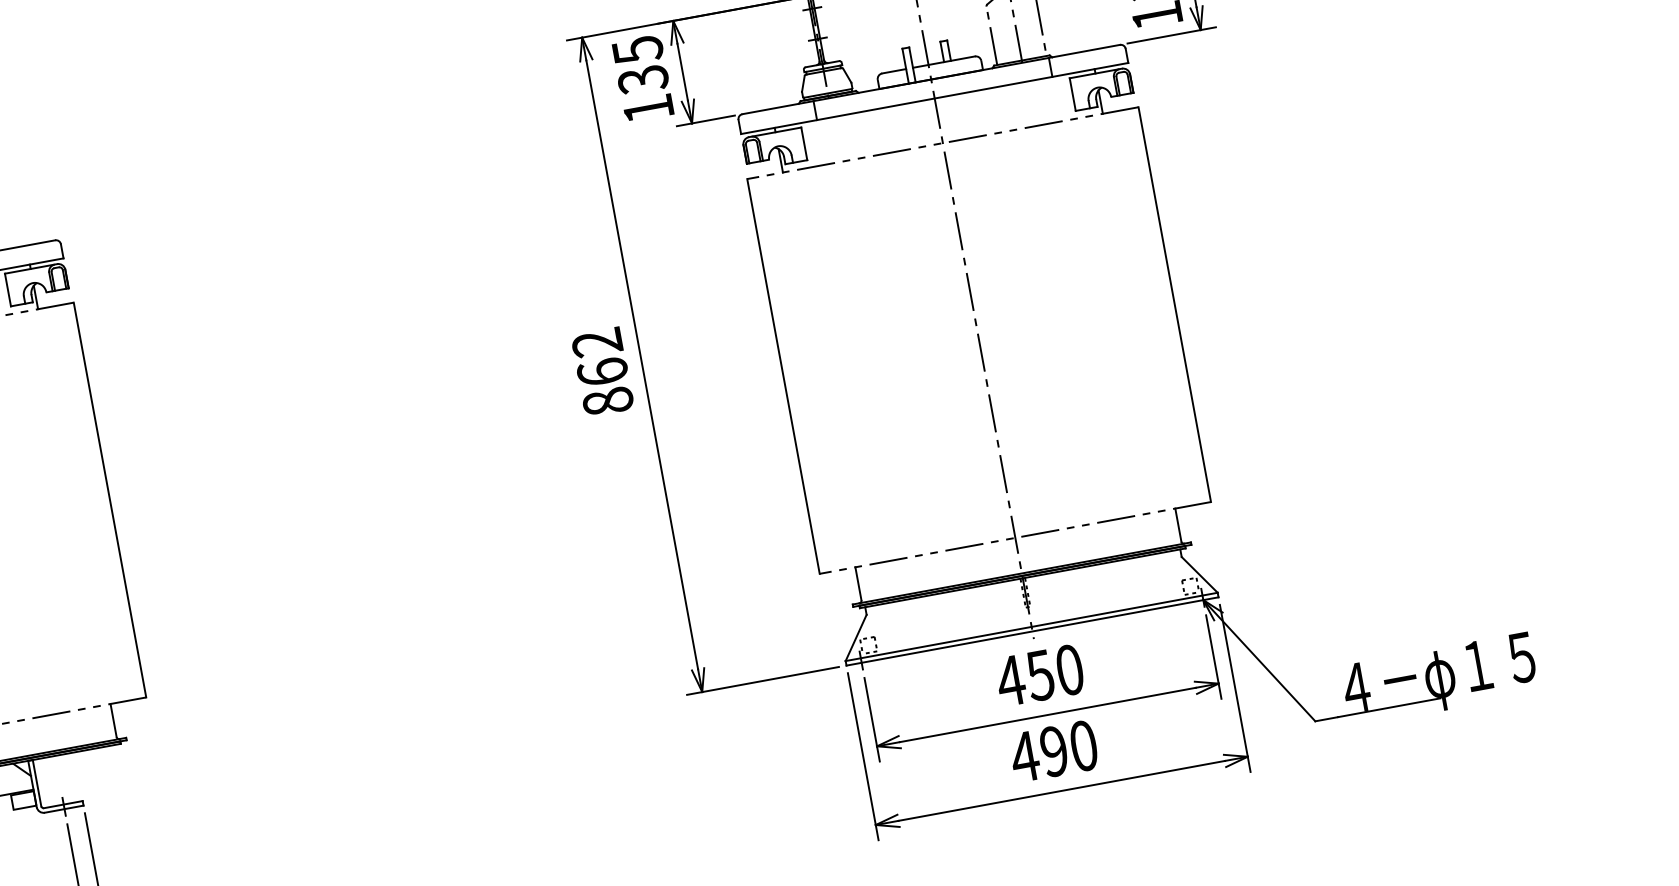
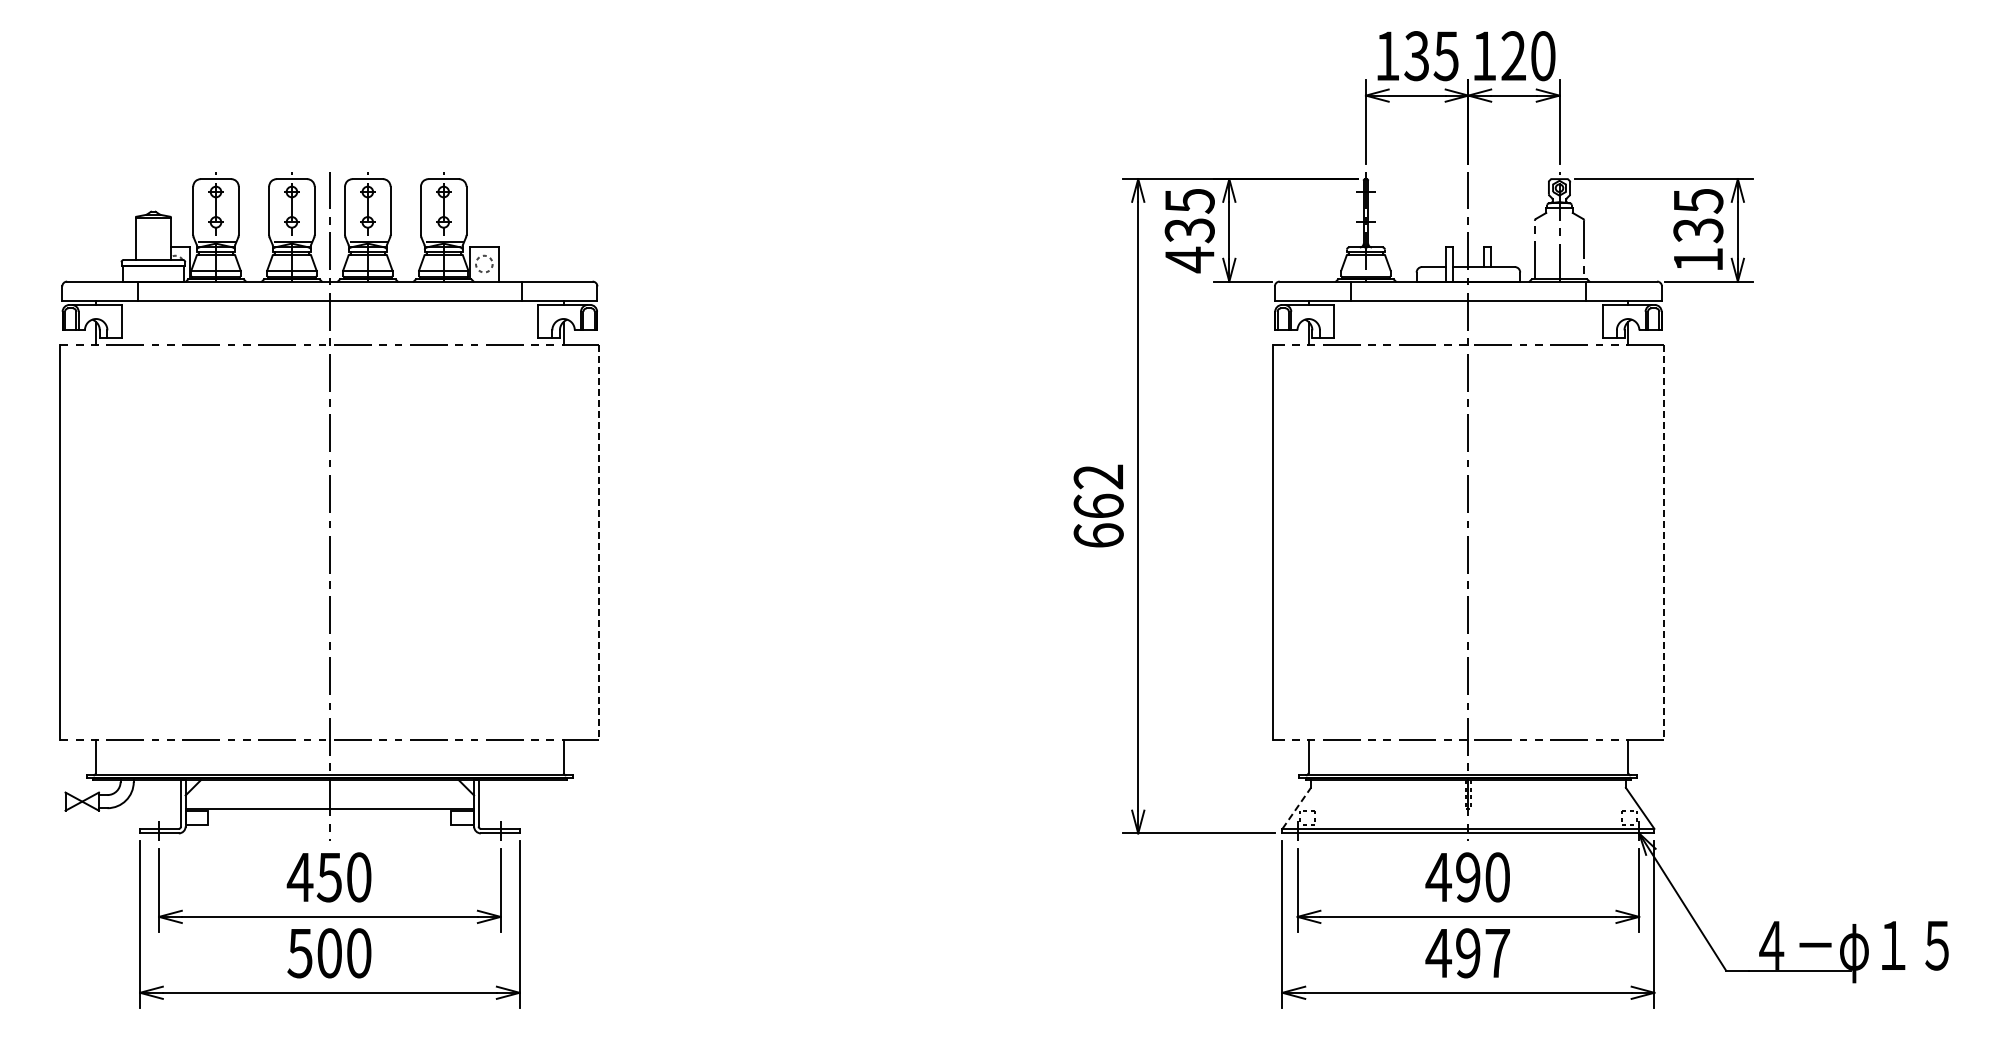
text: (648, 108) -> (1189, 259), 135 -> 435
line: (1175, 305) -> (1664, 543), solid -> dashed
text: (607, 401) -> (1098, 535), 862 -> 662
line: (110, 501) -> (599, 543), solid -> dashed
line: (855, 638) -> (1296, 808), solid -> dashed
text: (1039, 675) -> (1467, 877), 450 -> 490
text: (1083, 746) -> (1497, 953), 490 -> 497

